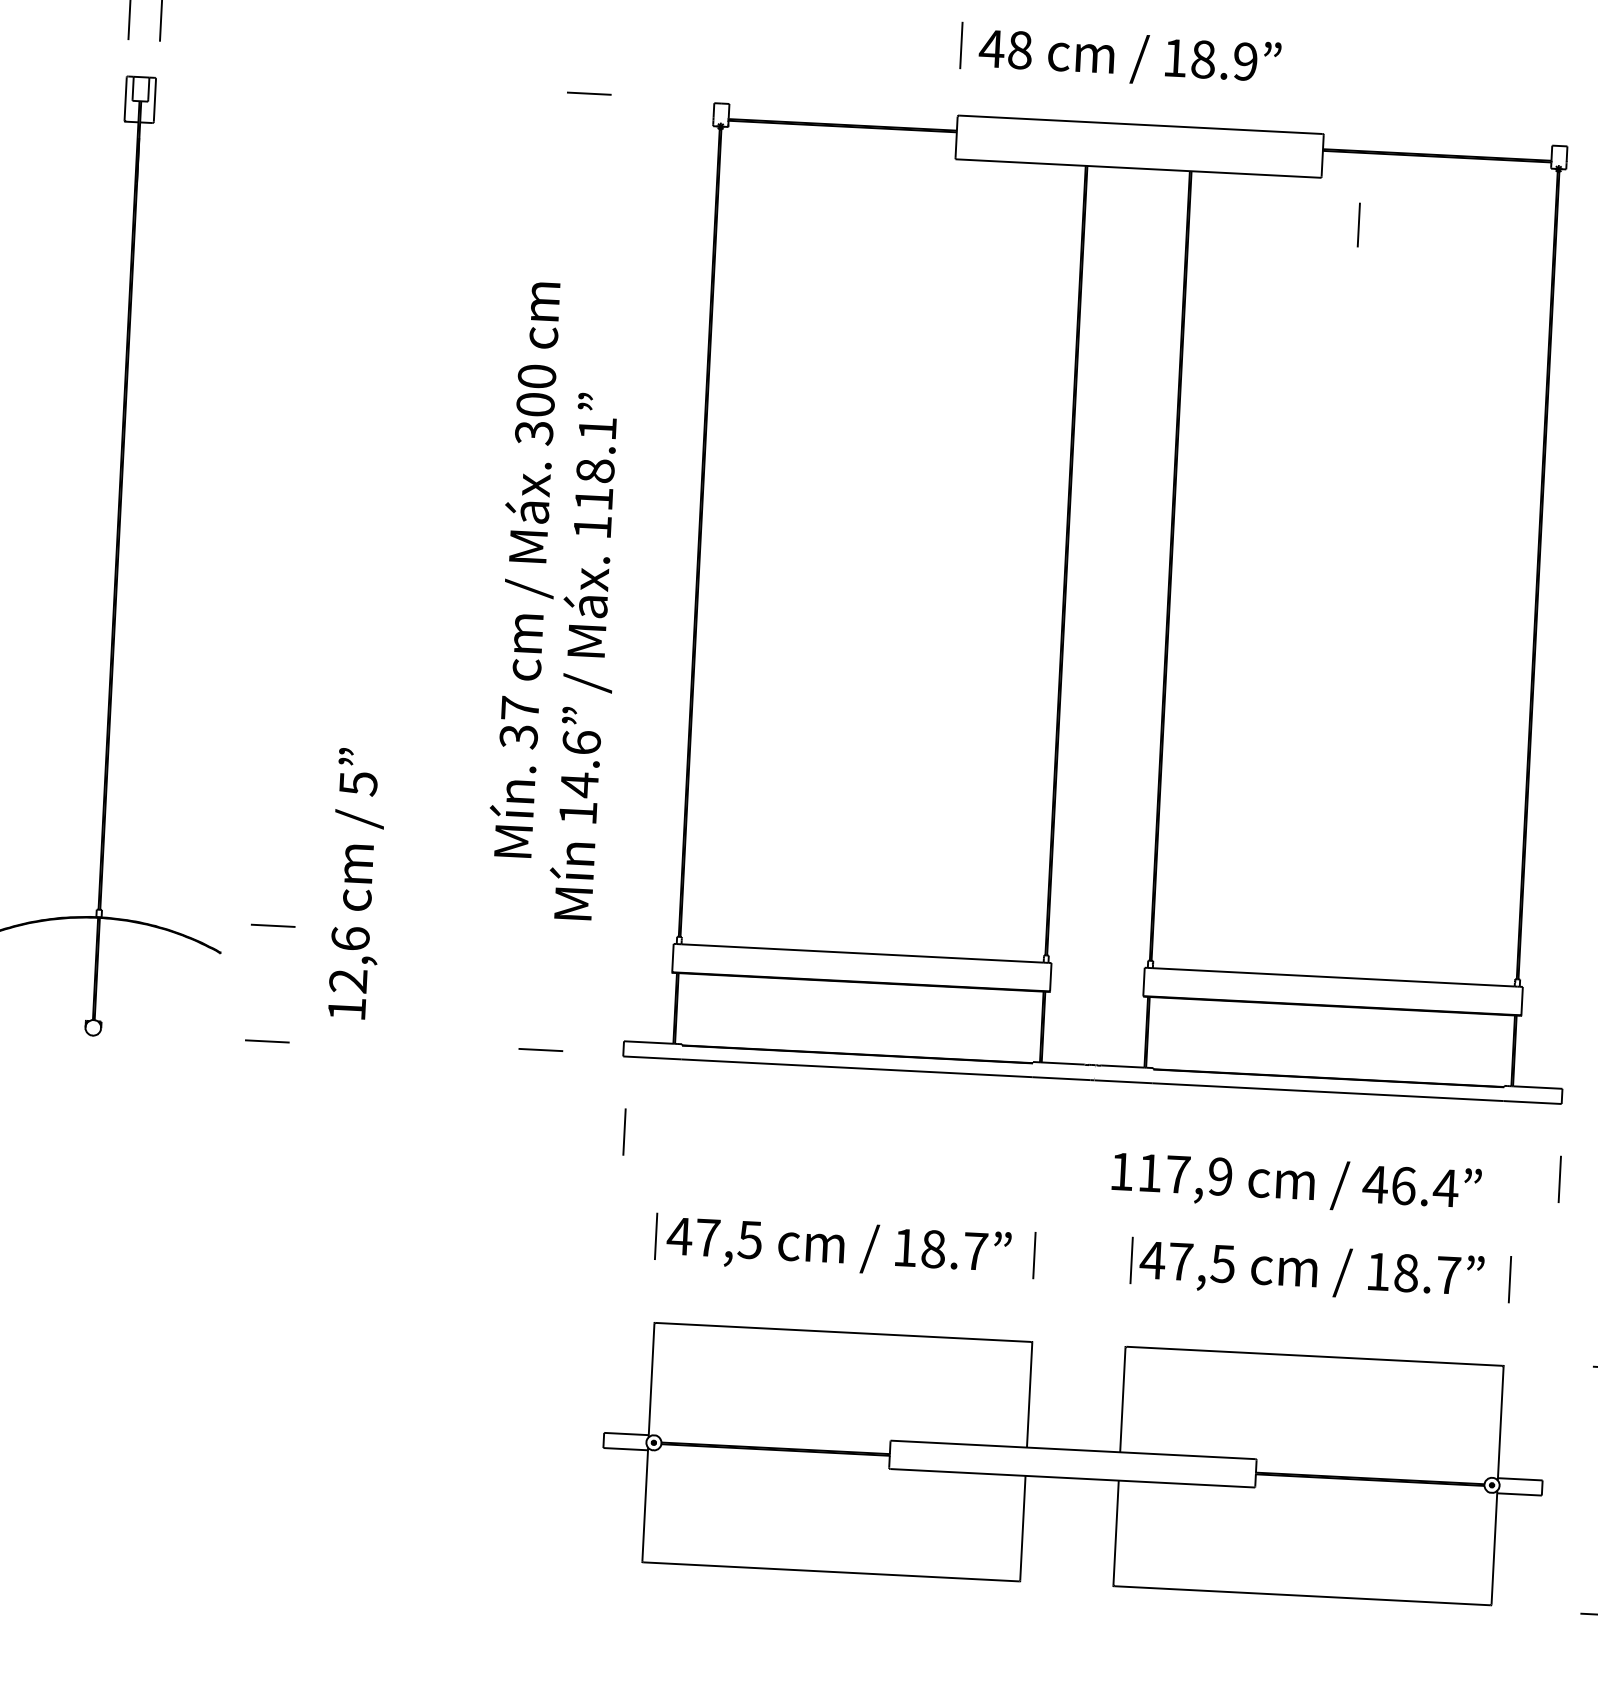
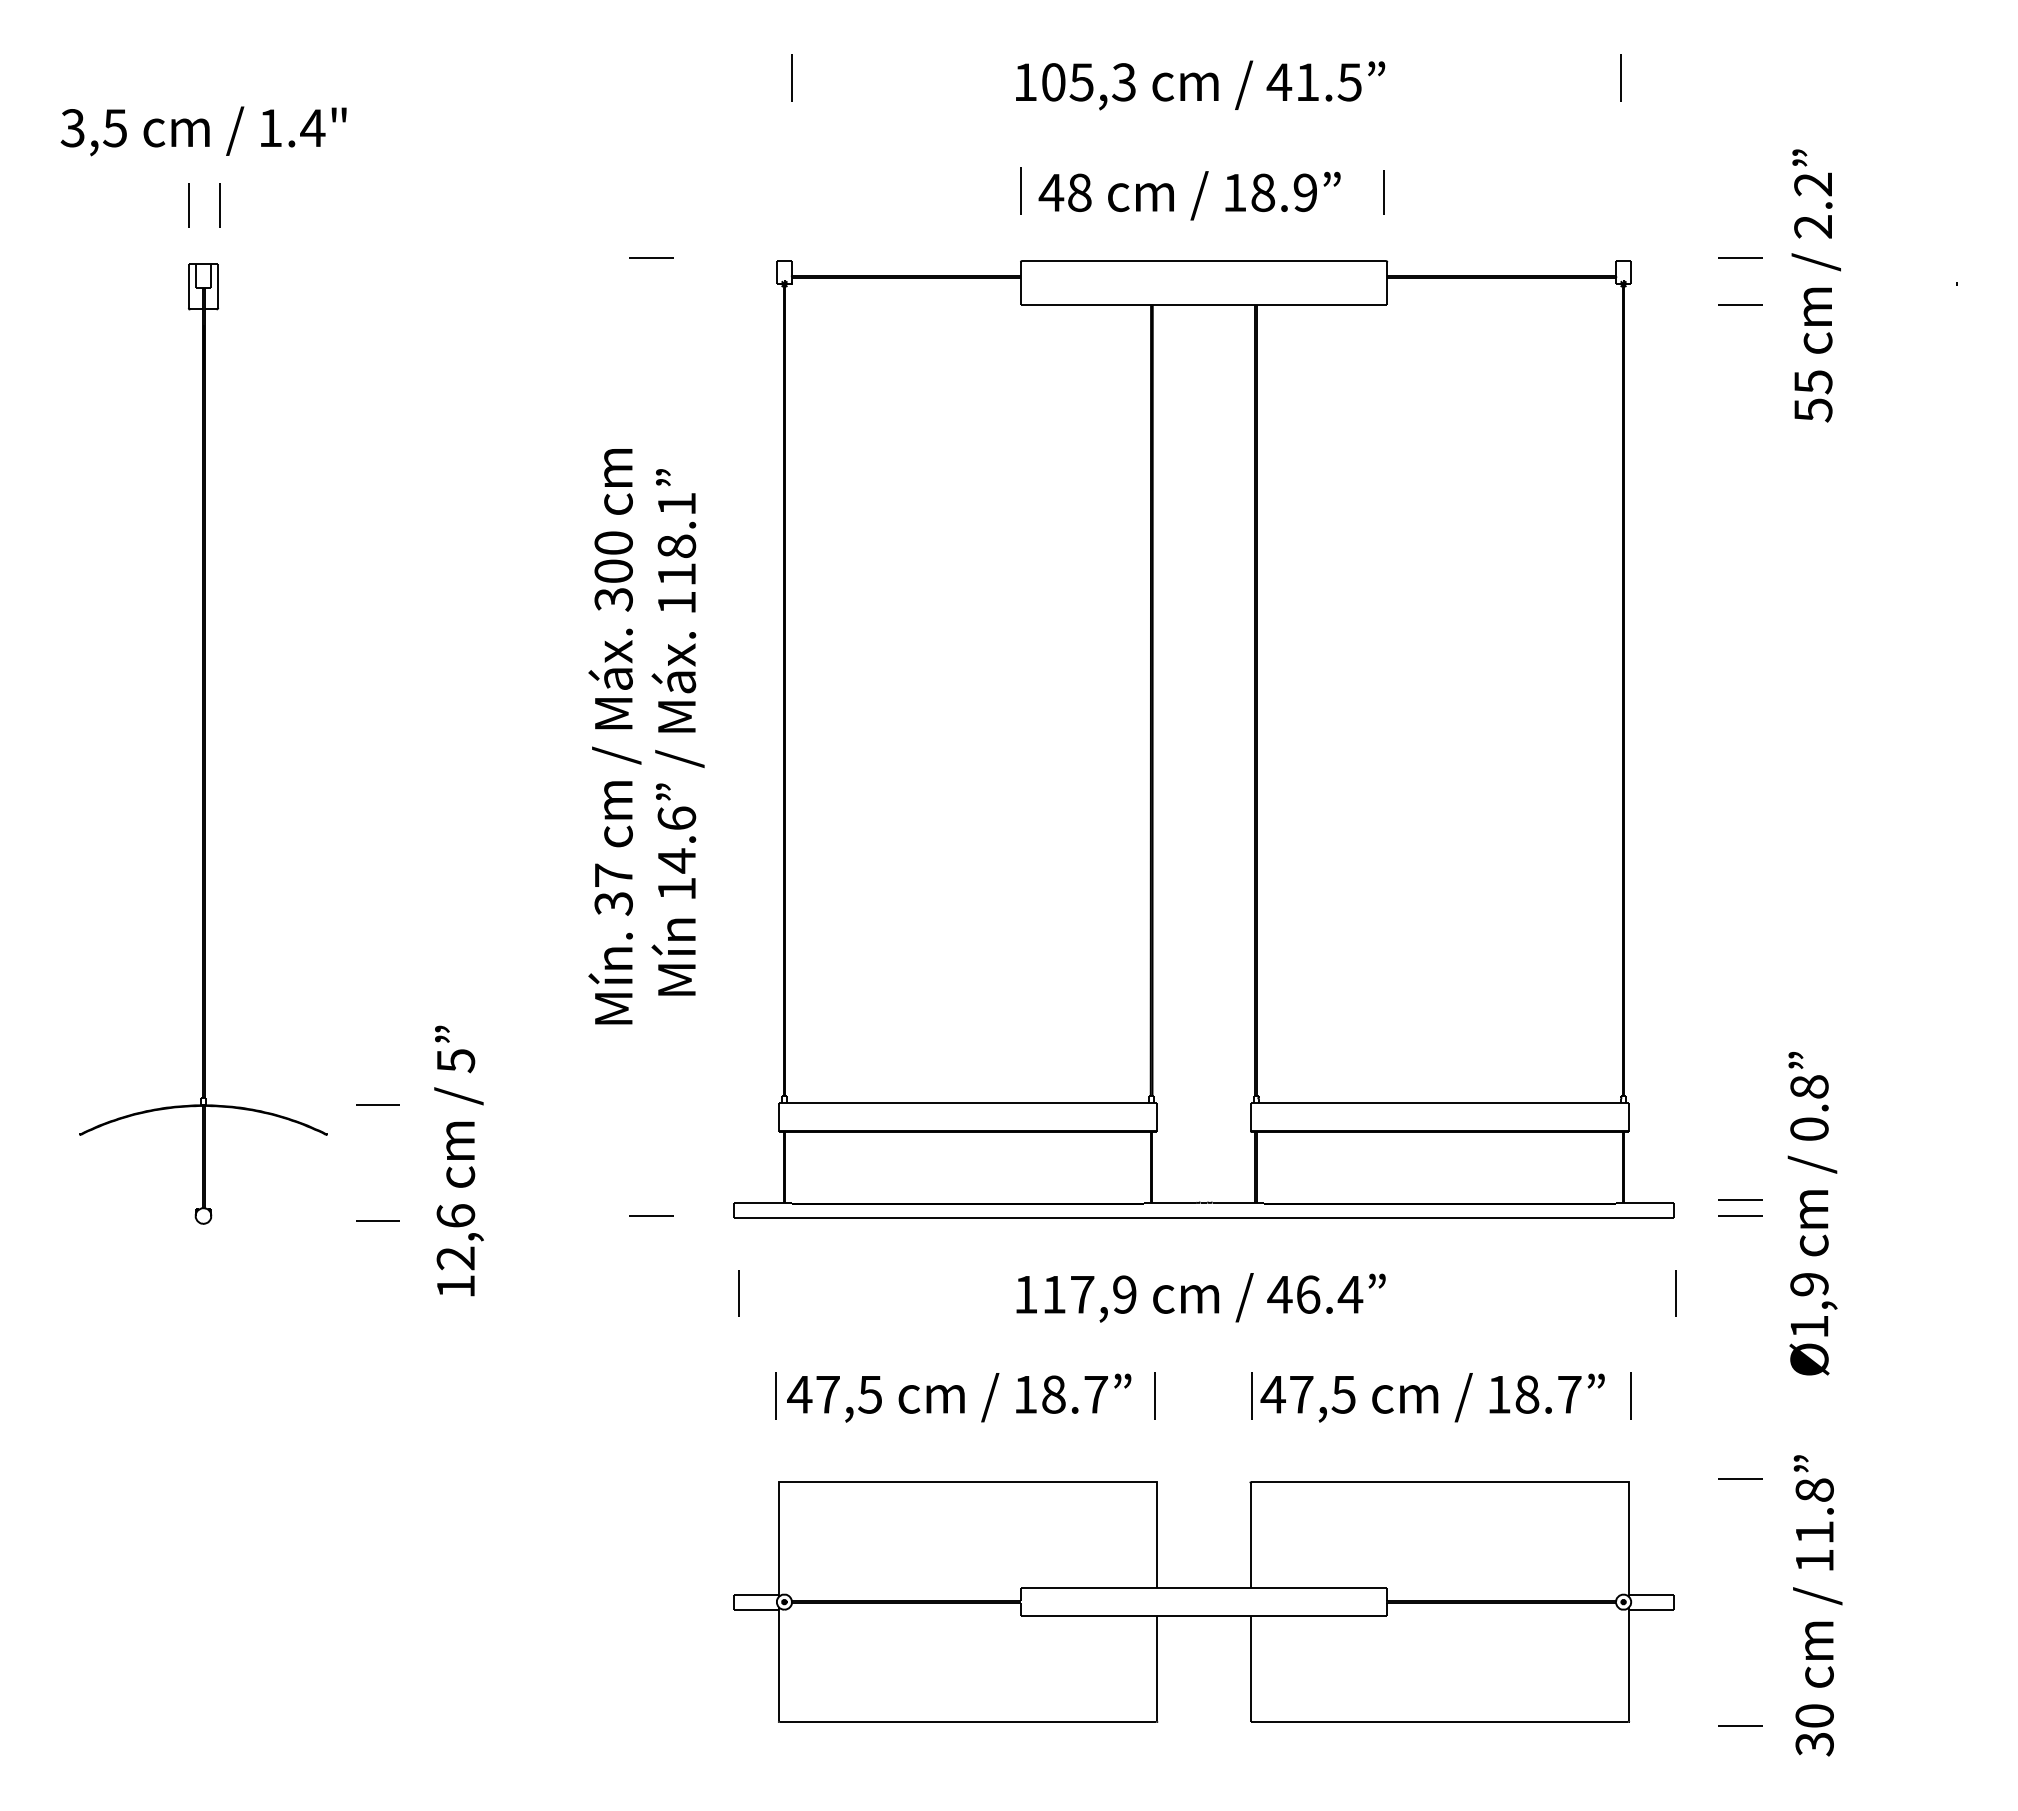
line: (1358, 225) -> (1383, 192), moved
text: (586, 656) -> (677, 732), moved
text: (355, 883) -> (458, 1160), moved
text: (1295, 1183) -> (1200, 1297), moved

